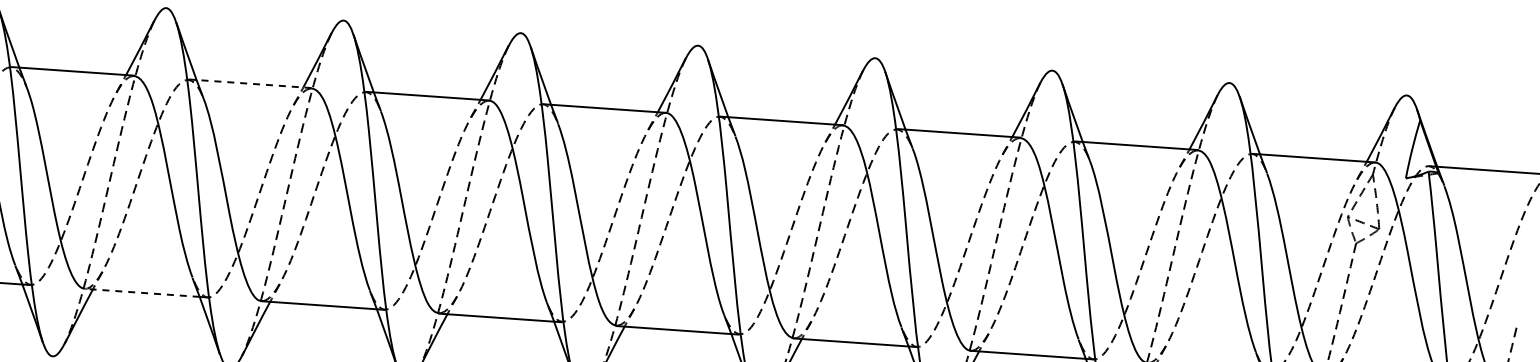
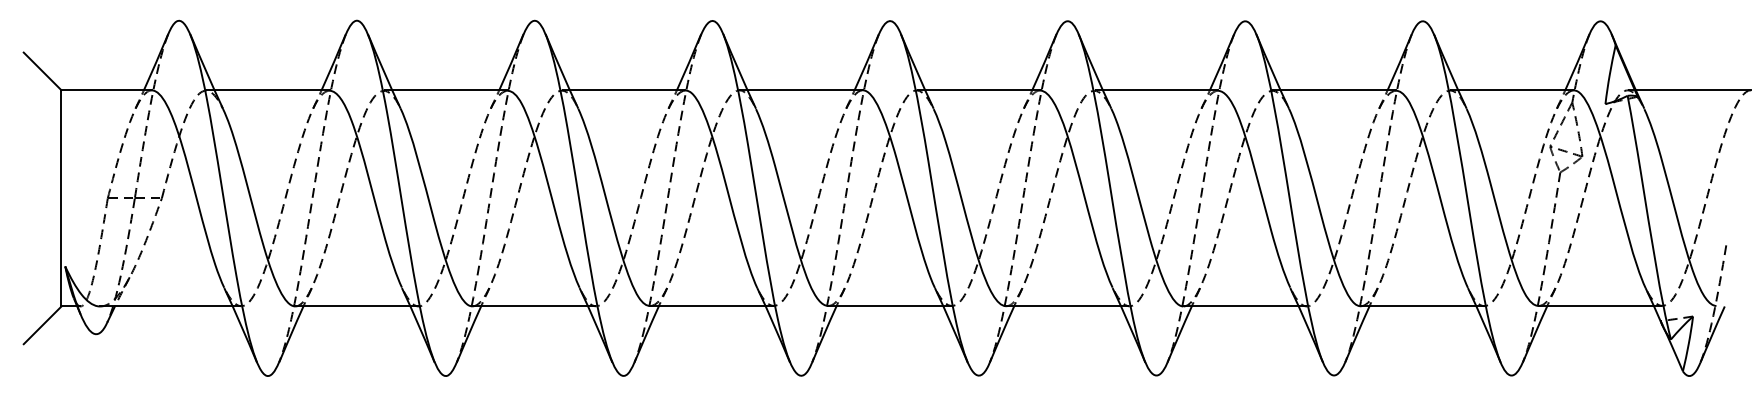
line: (253, 84) -> (449, 90), dashed -> solid
line: (141, 292) -> (352, 306), dashed -> solid

